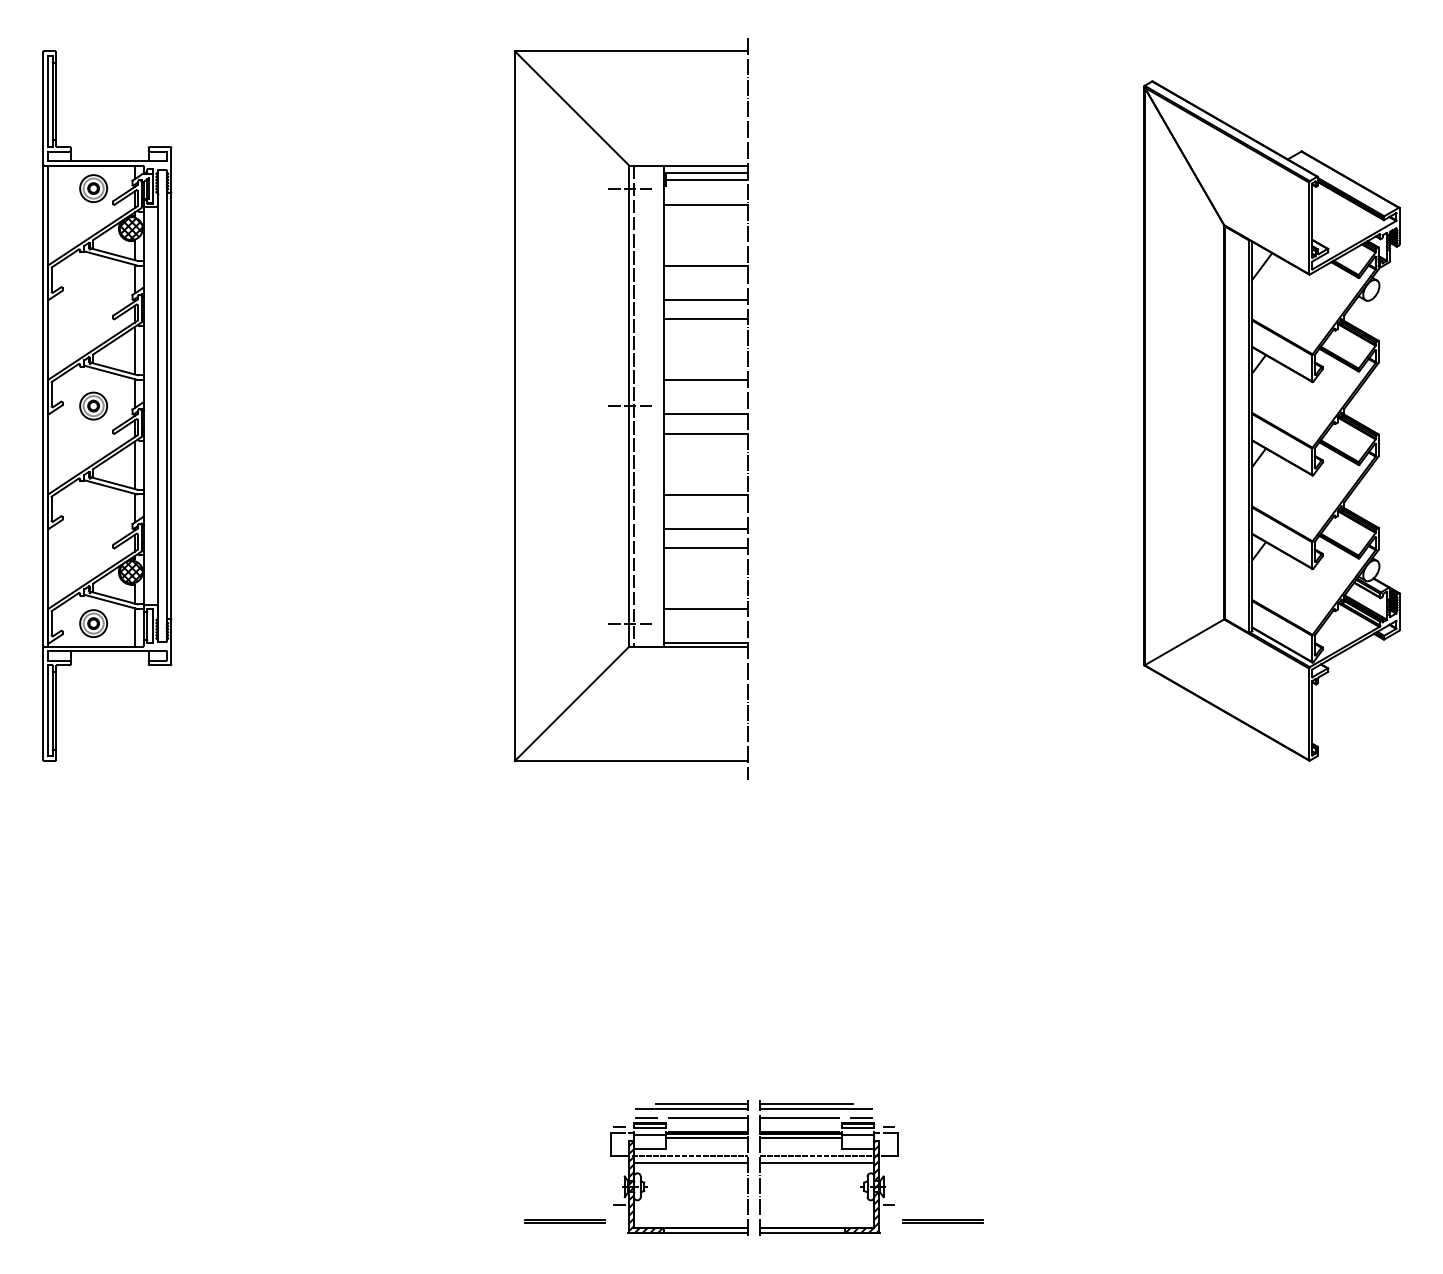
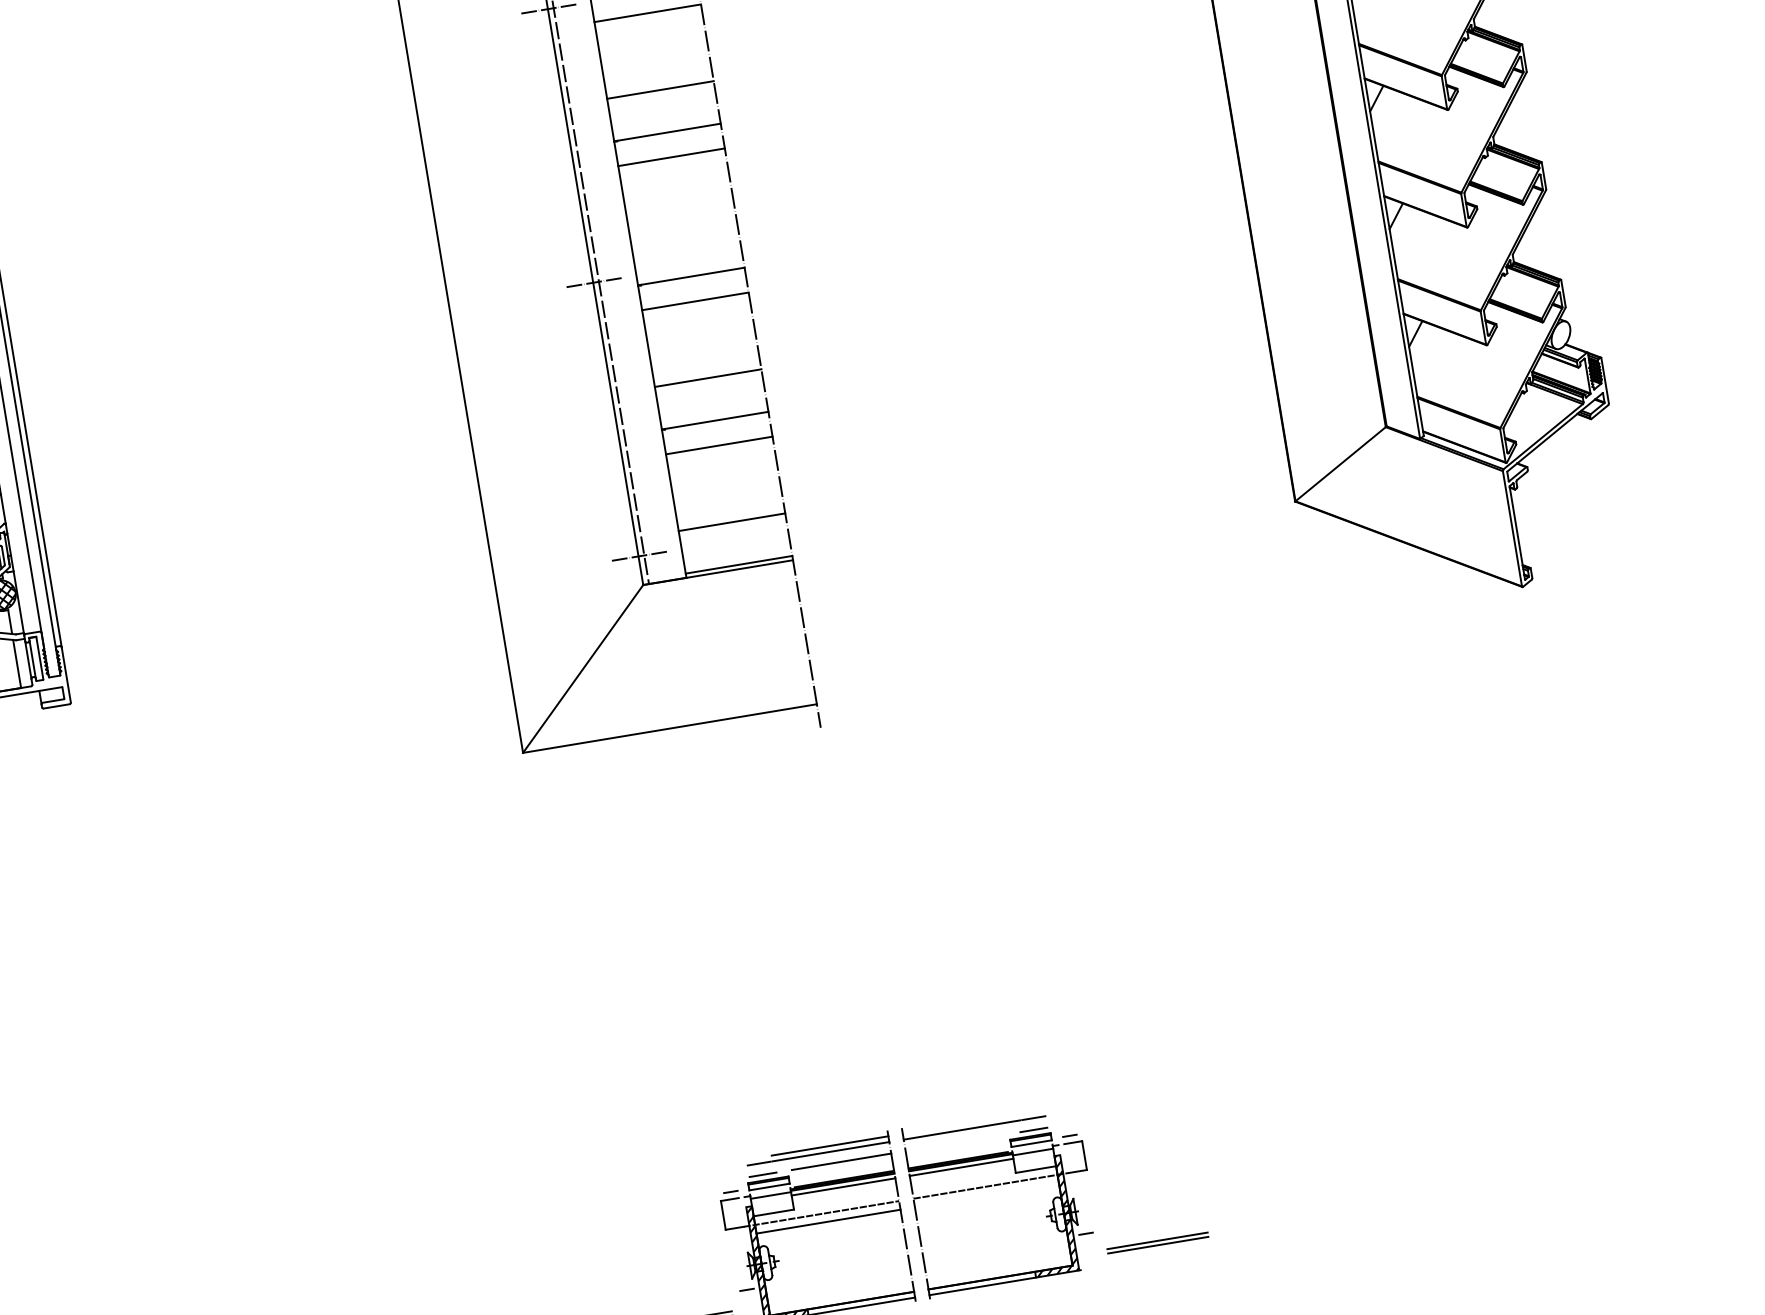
line: (705, 380) -> (683, 234), removed
line: (805, 1104) -> (960, 1124), removed
line: (798, 1118) -> (954, 1143), removed
line: (816, 1162) -> (986, 1195), removed

